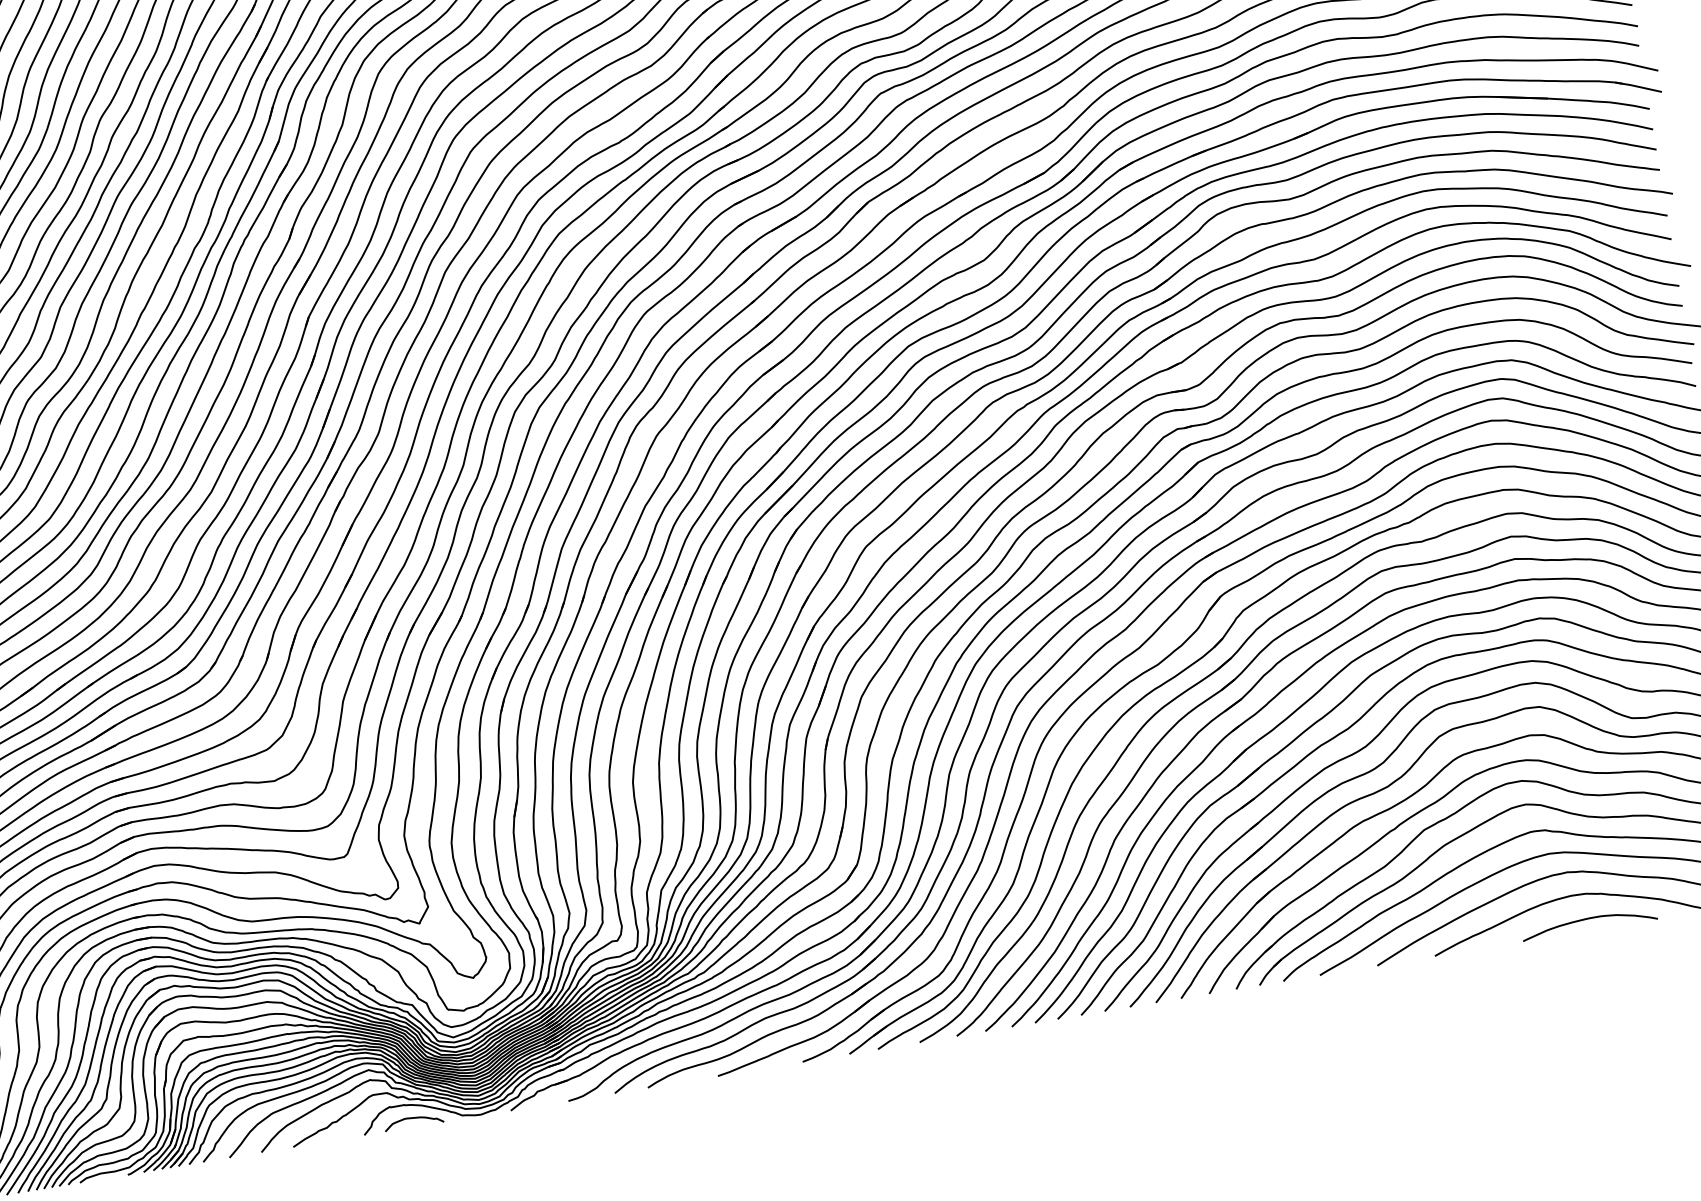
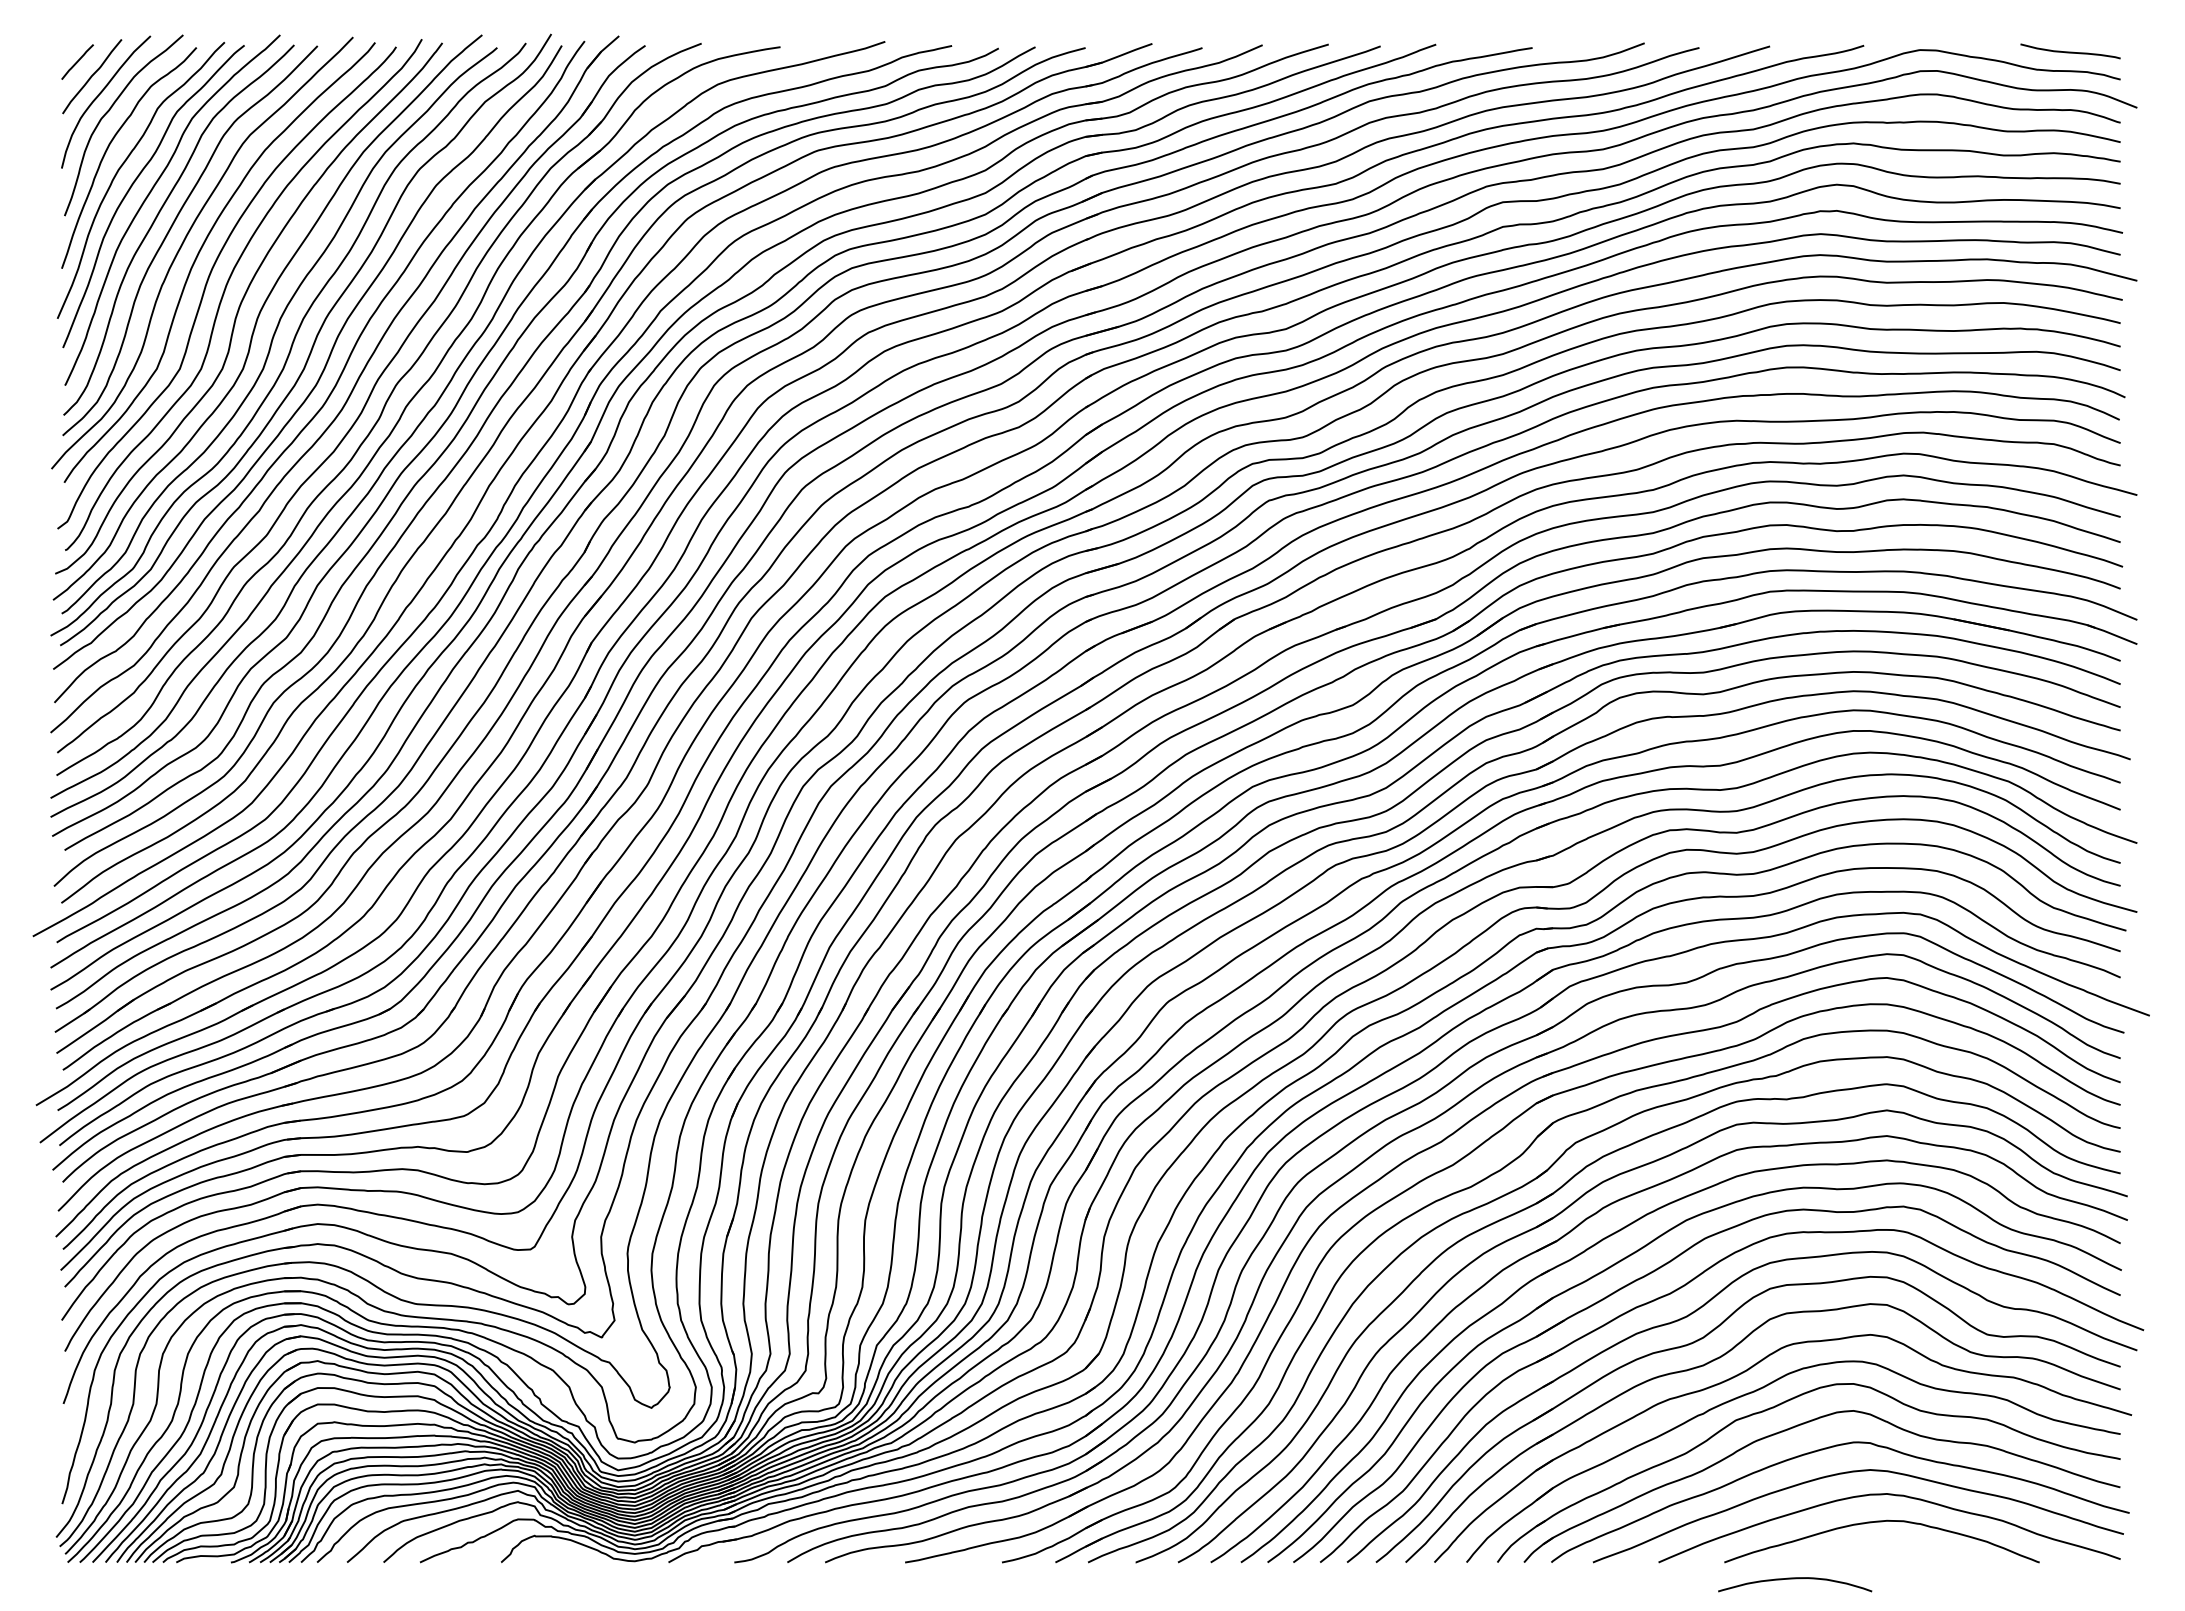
curve: (1589, 919) -> (1795, 1579), moved
curve: (413, 1118) -> (558, 1553), removed

